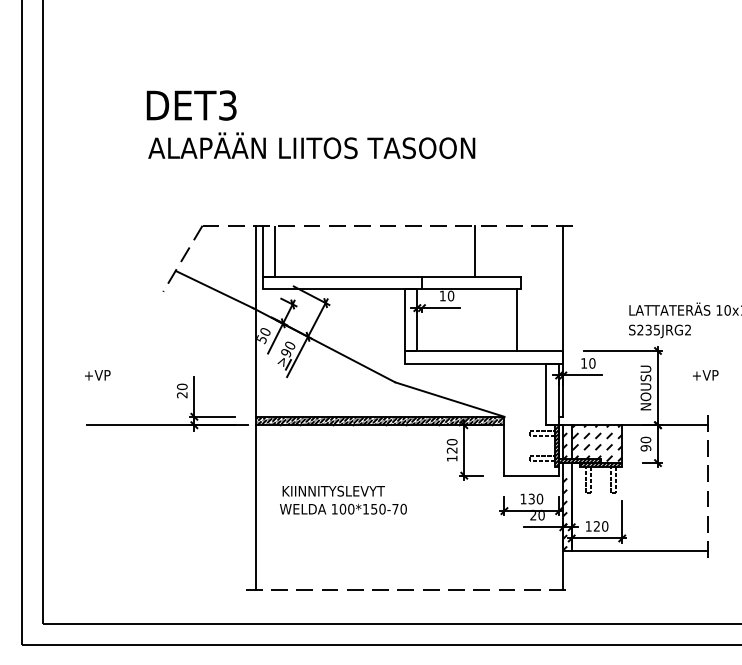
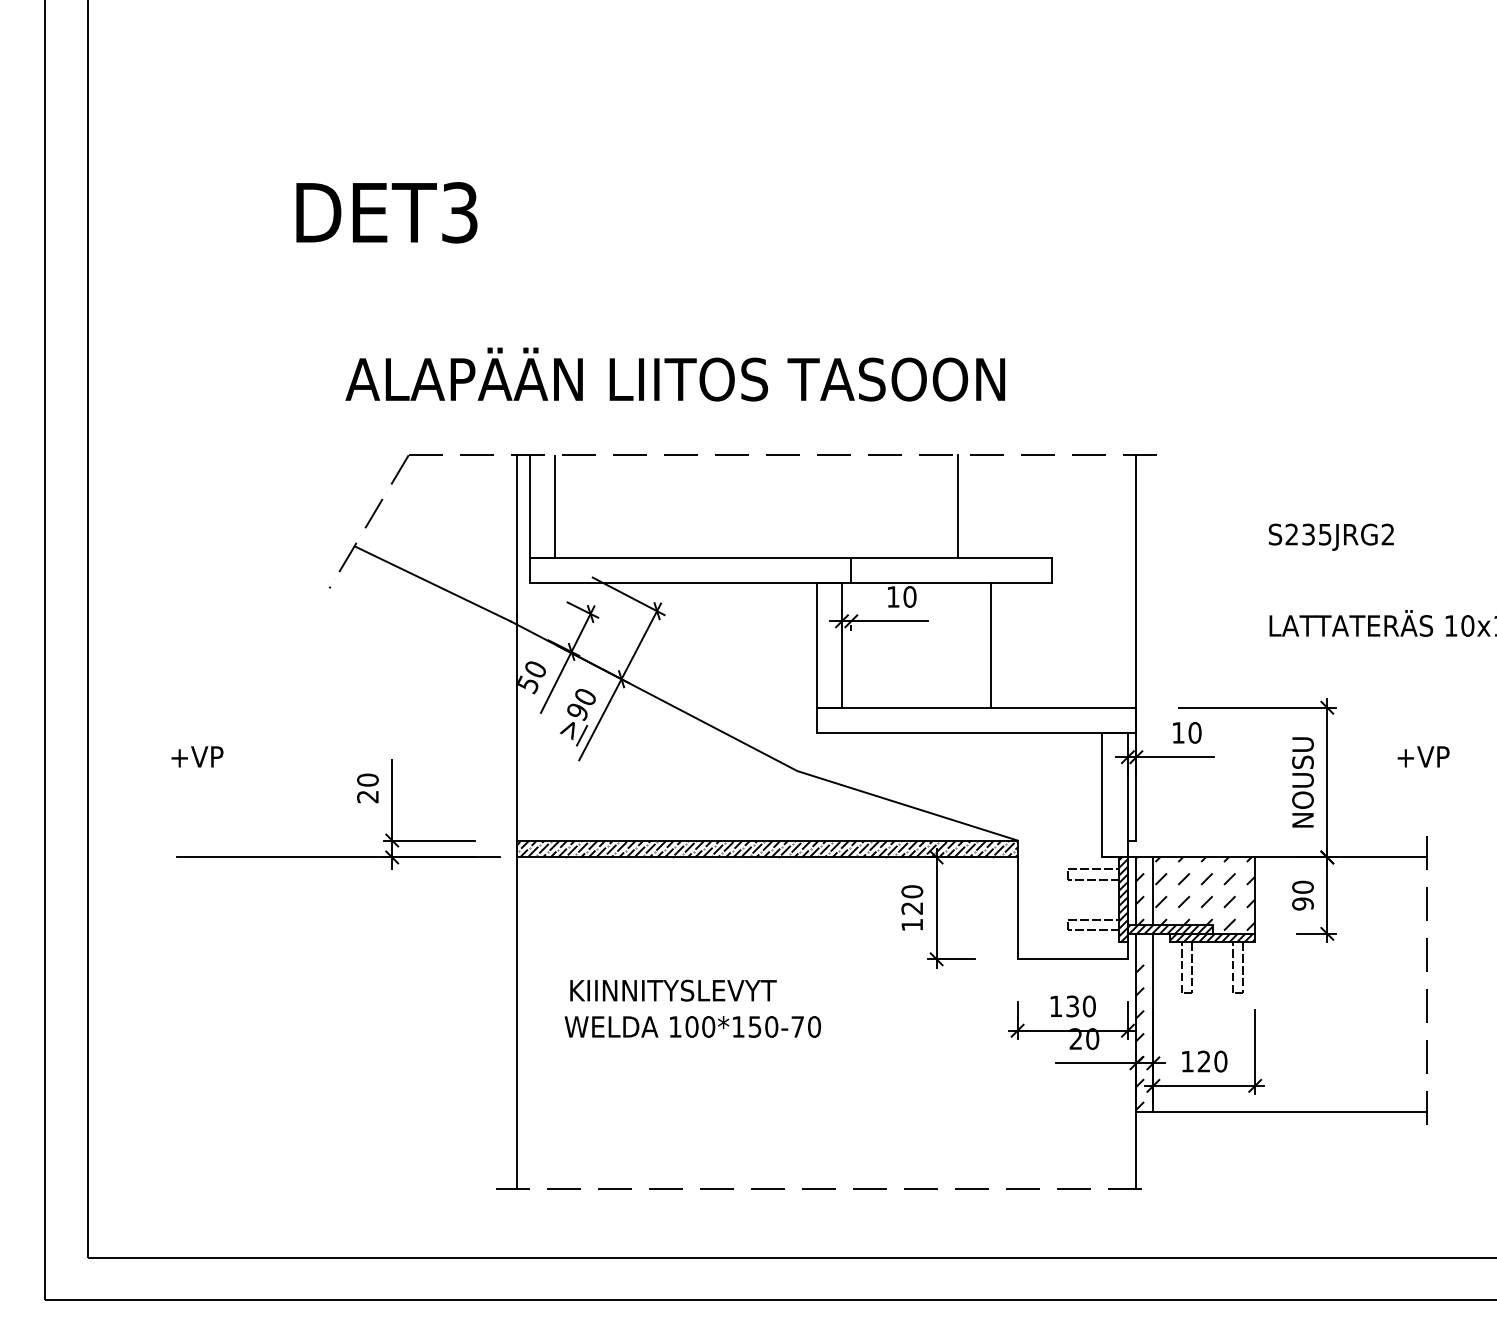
text: (311, 145) -> (674, 374), moved
line: (517, 319) -> (991, 644), moved
text: (659, 331) -> (1330, 537), moved

